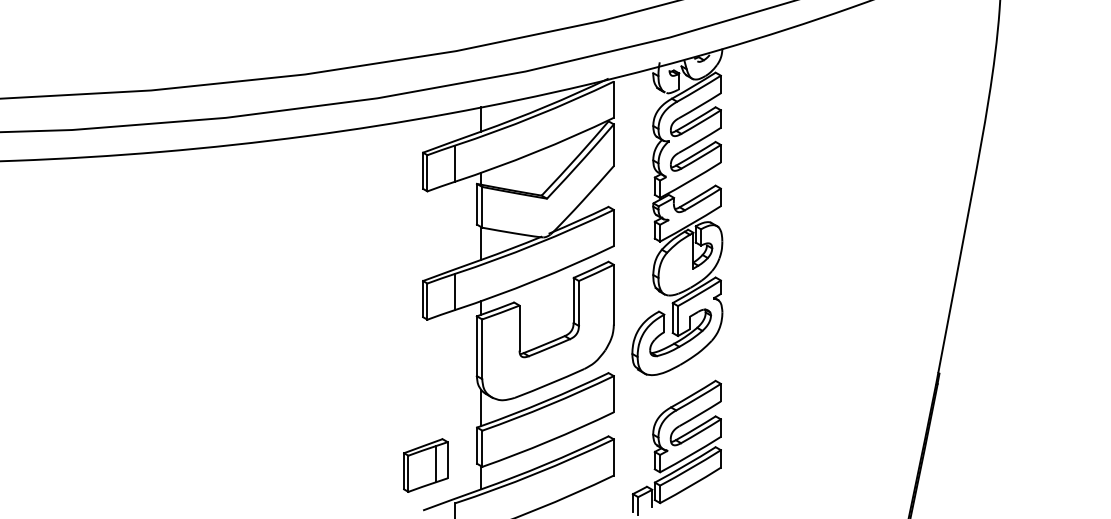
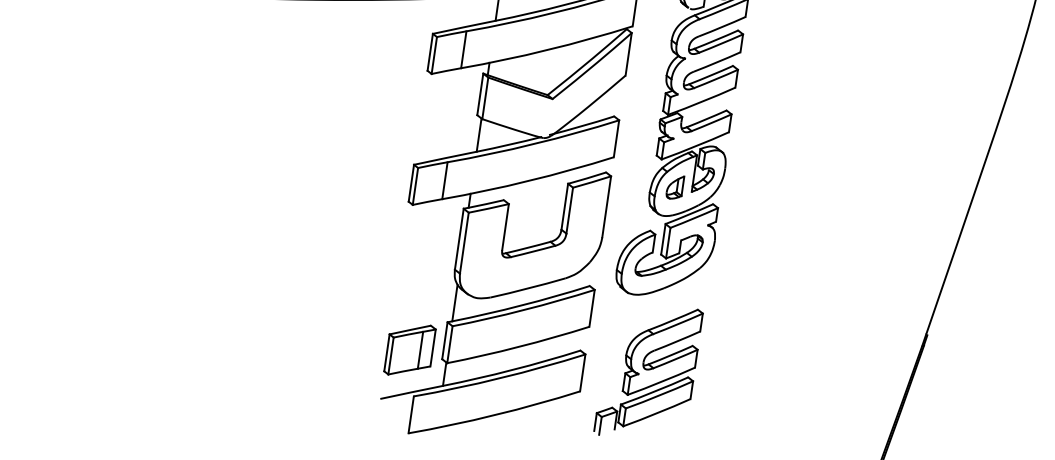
part: (676, 266) -> (674, 187), added
part: (425, 465) -> (409, 350), moved

